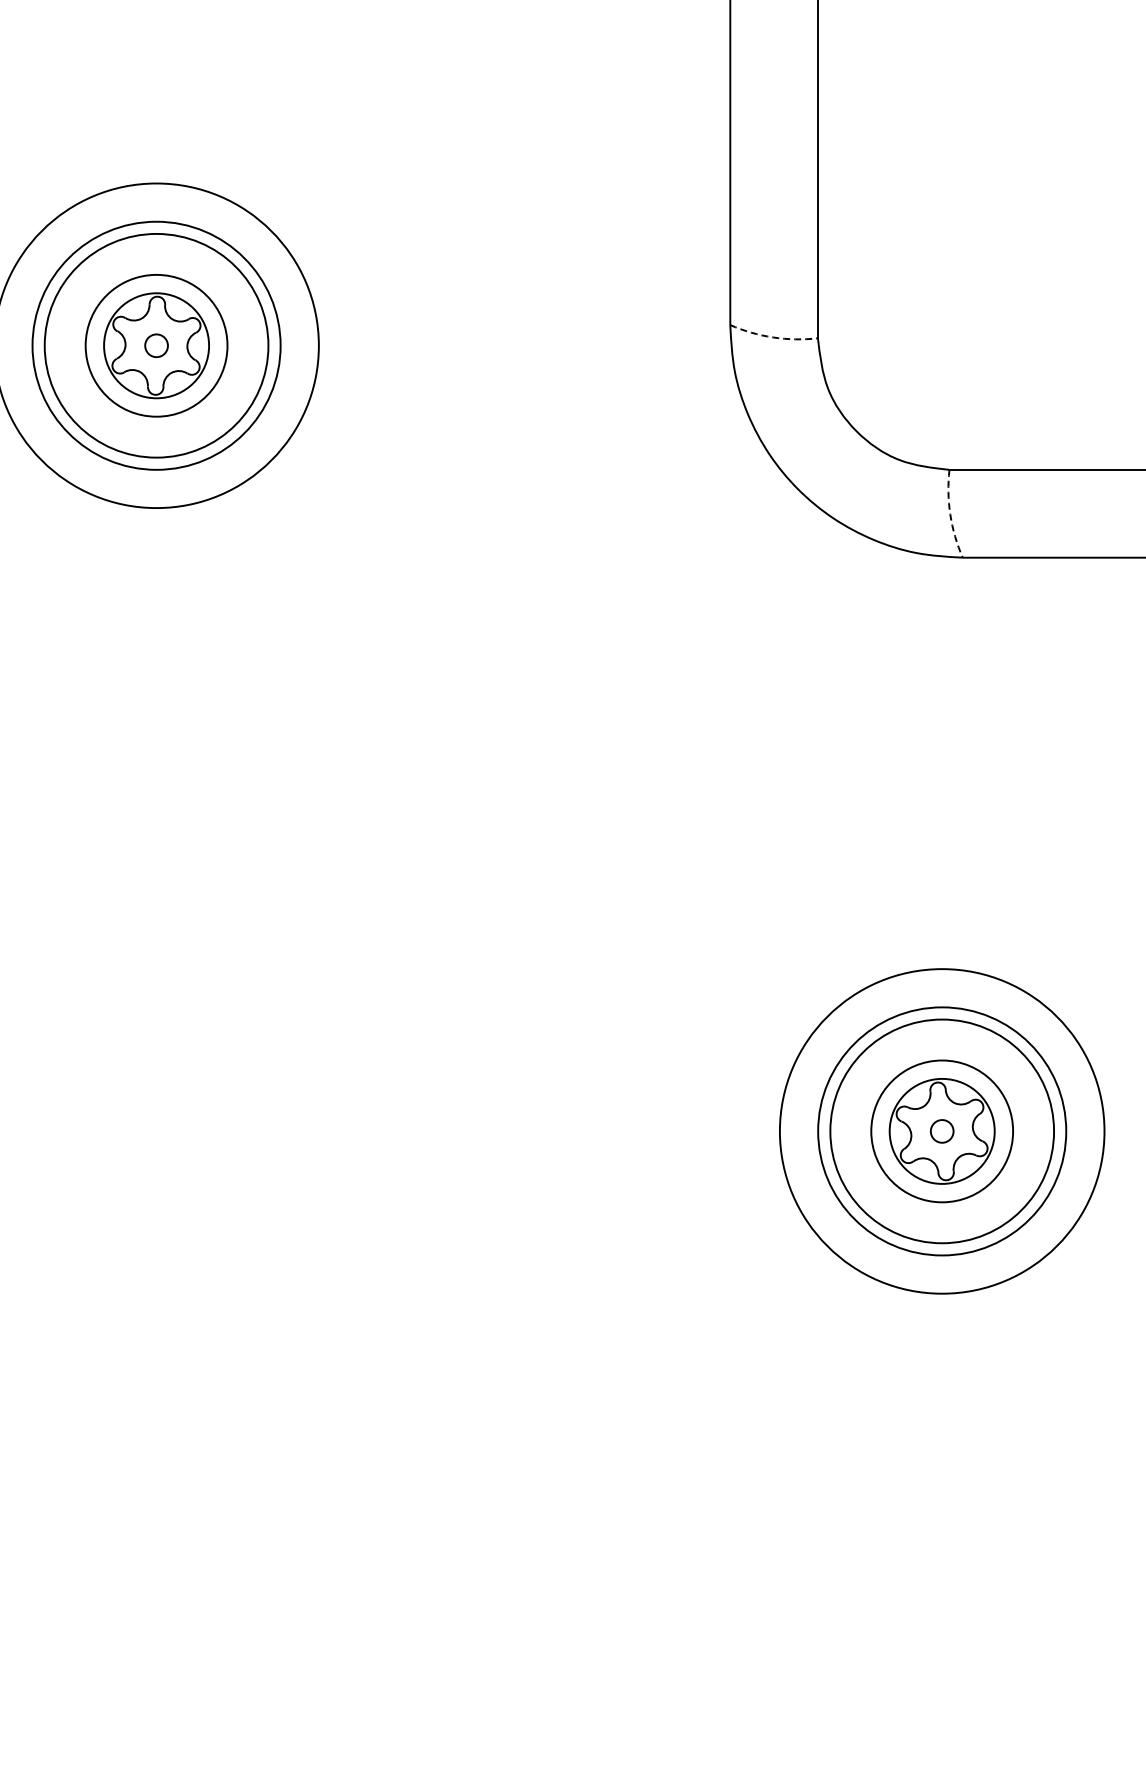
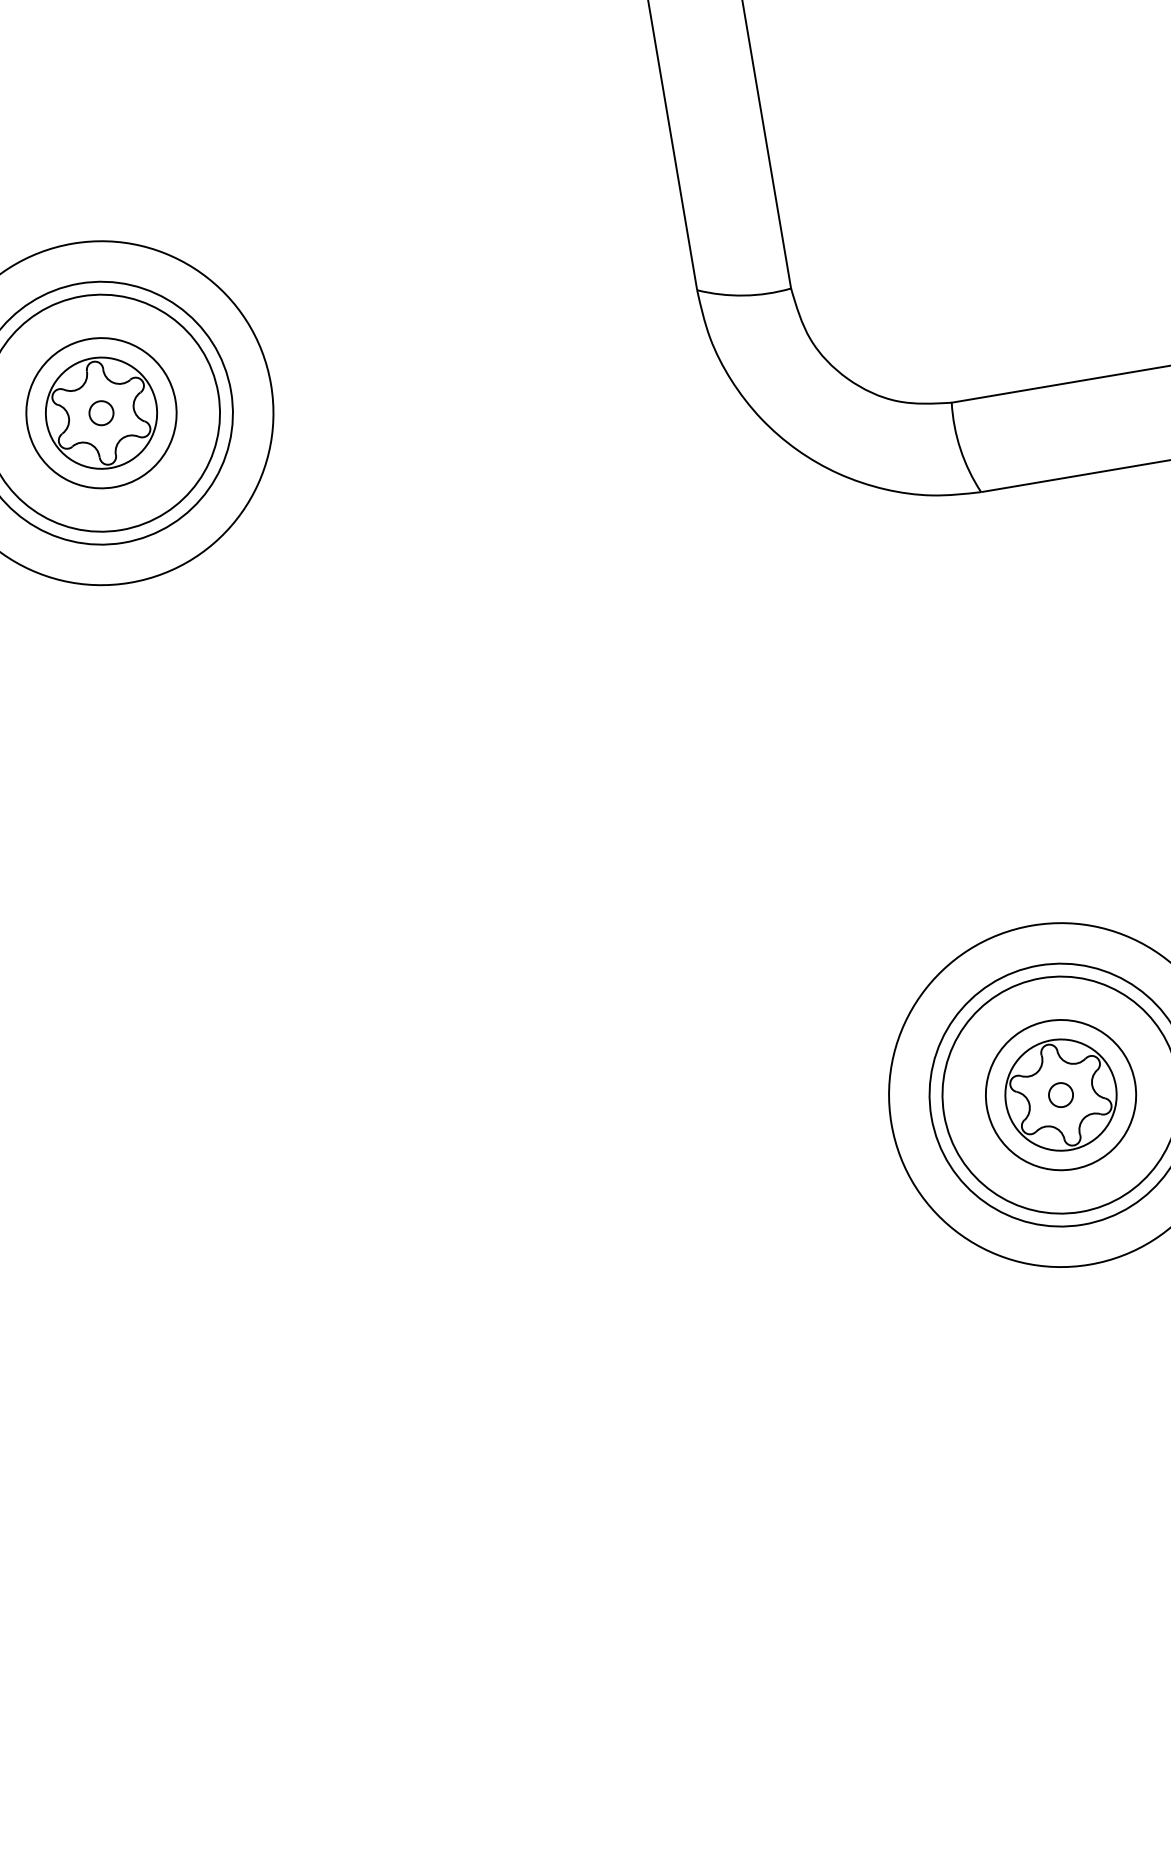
arc: (773, 337) -> (744, 295), dashed -> solid
arc: (950, 514) -> (960, 449), dashed -> solid

